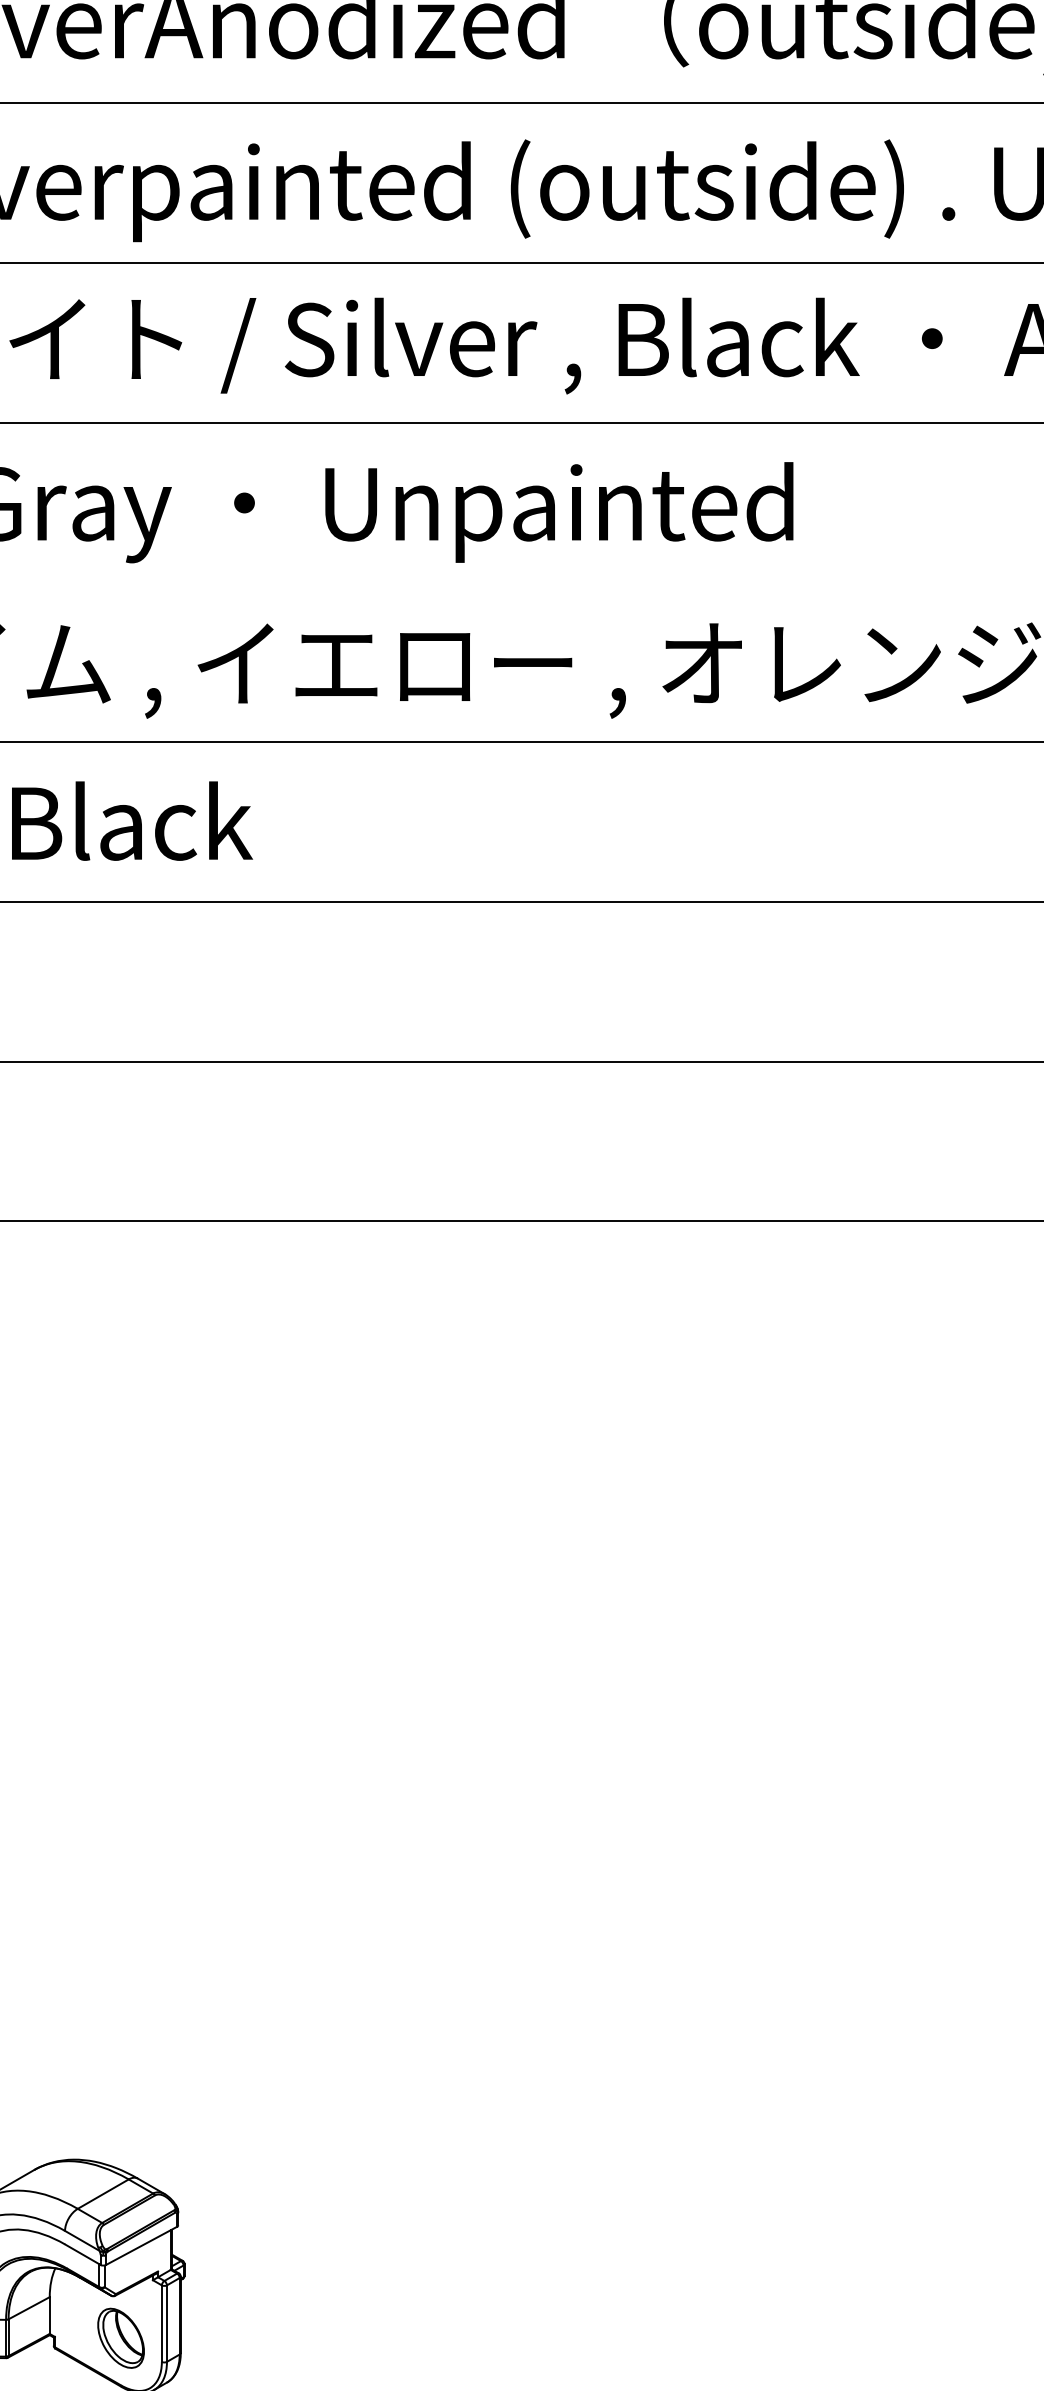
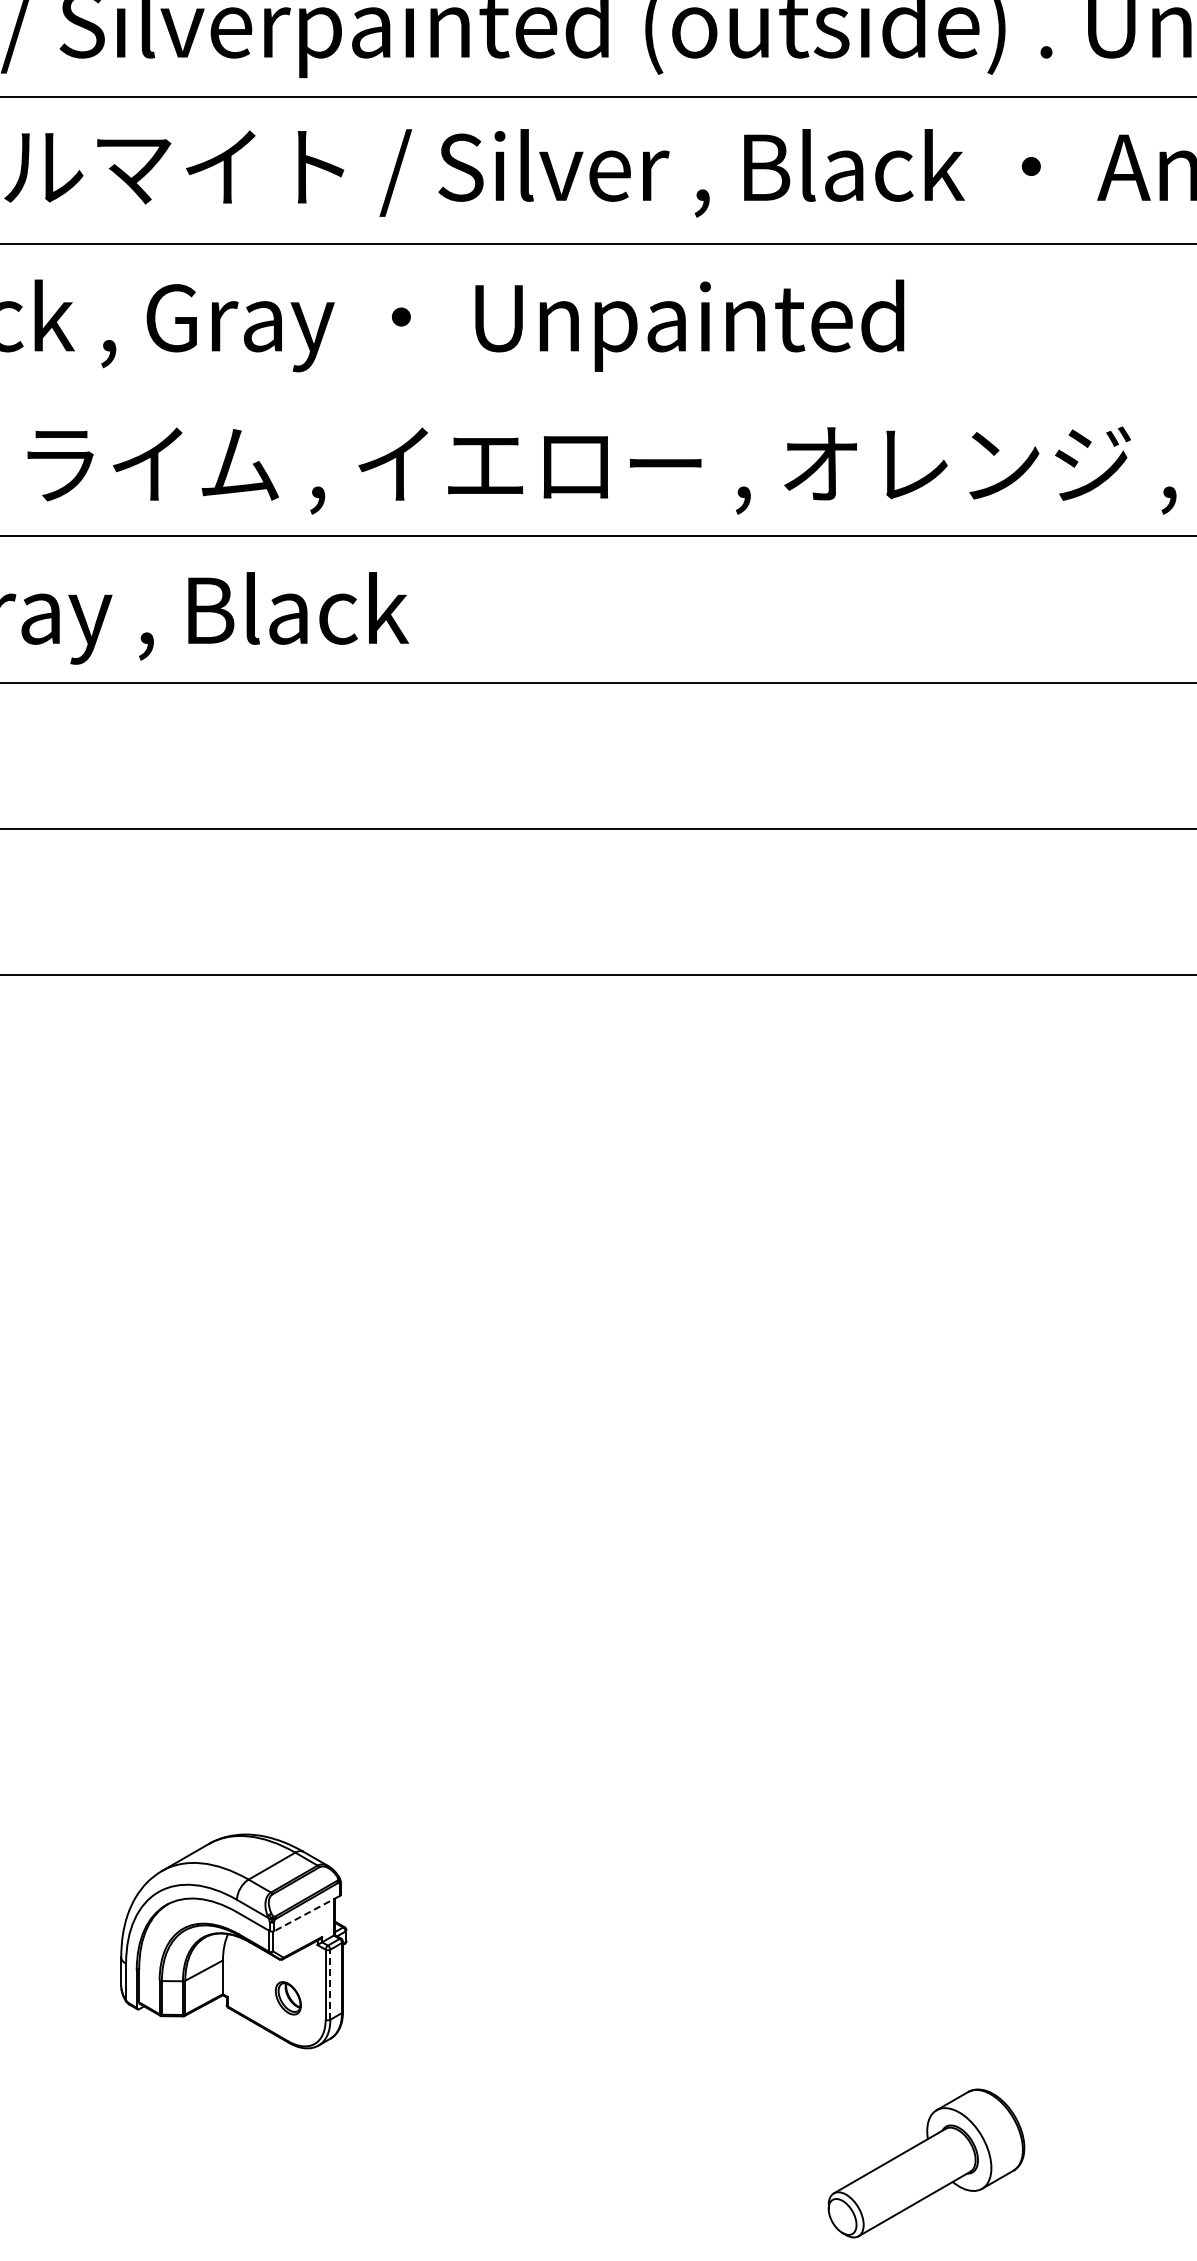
line: (140, 2245) -> (306, 1913), solid -> dashed
line: (167, 2323) -> (330, 1984), solid -> dashed
part: (121, 2338) -> (288, 1998), size x0.6

